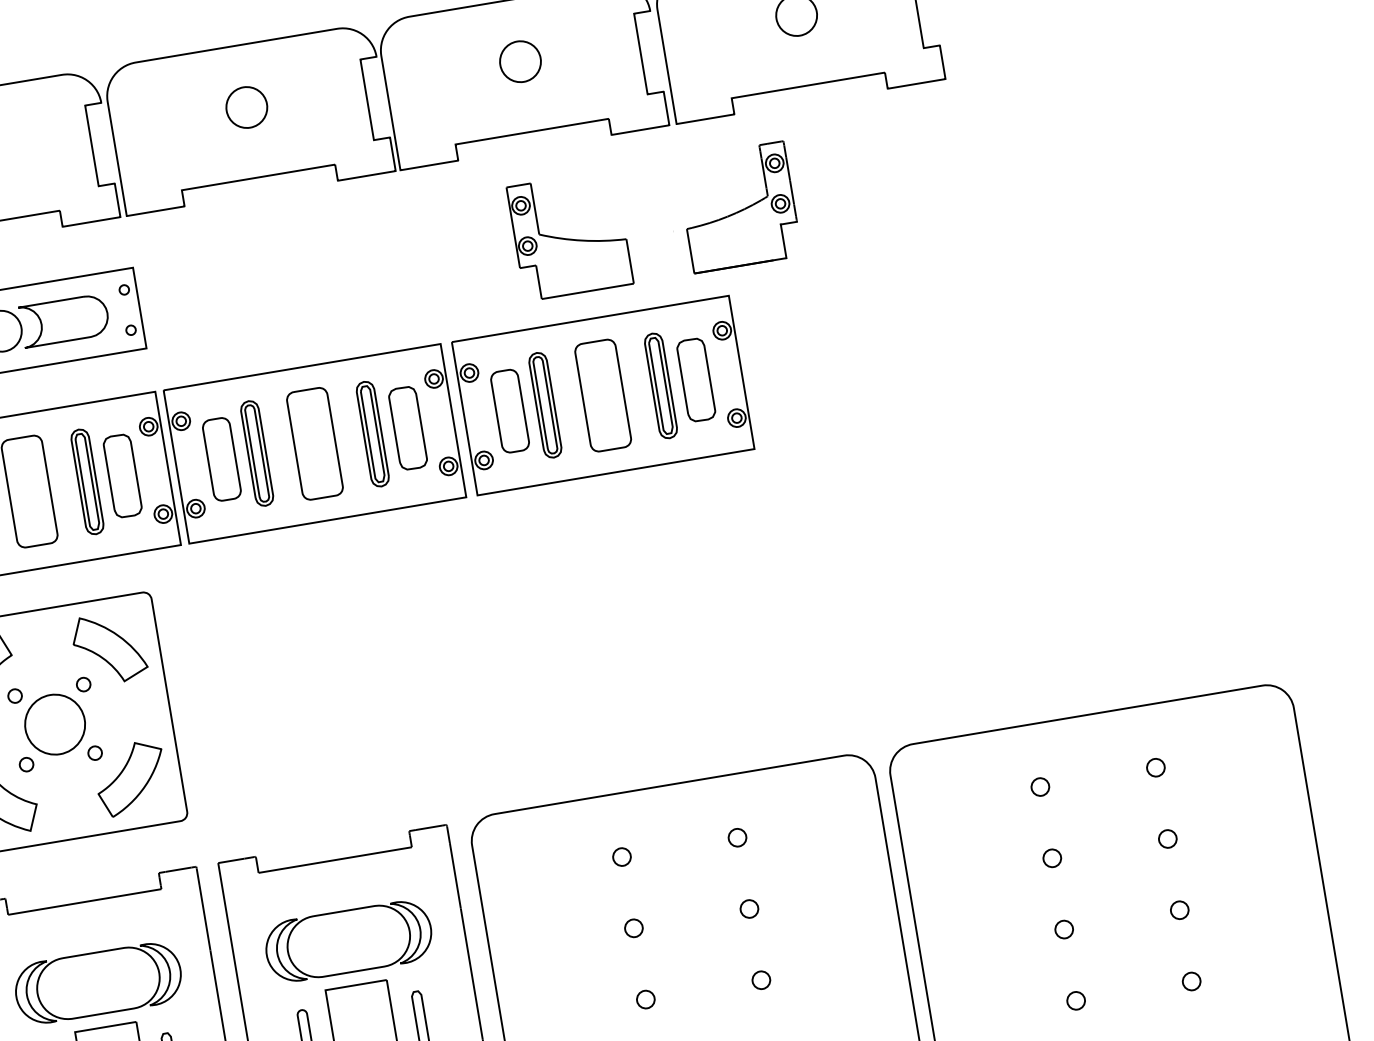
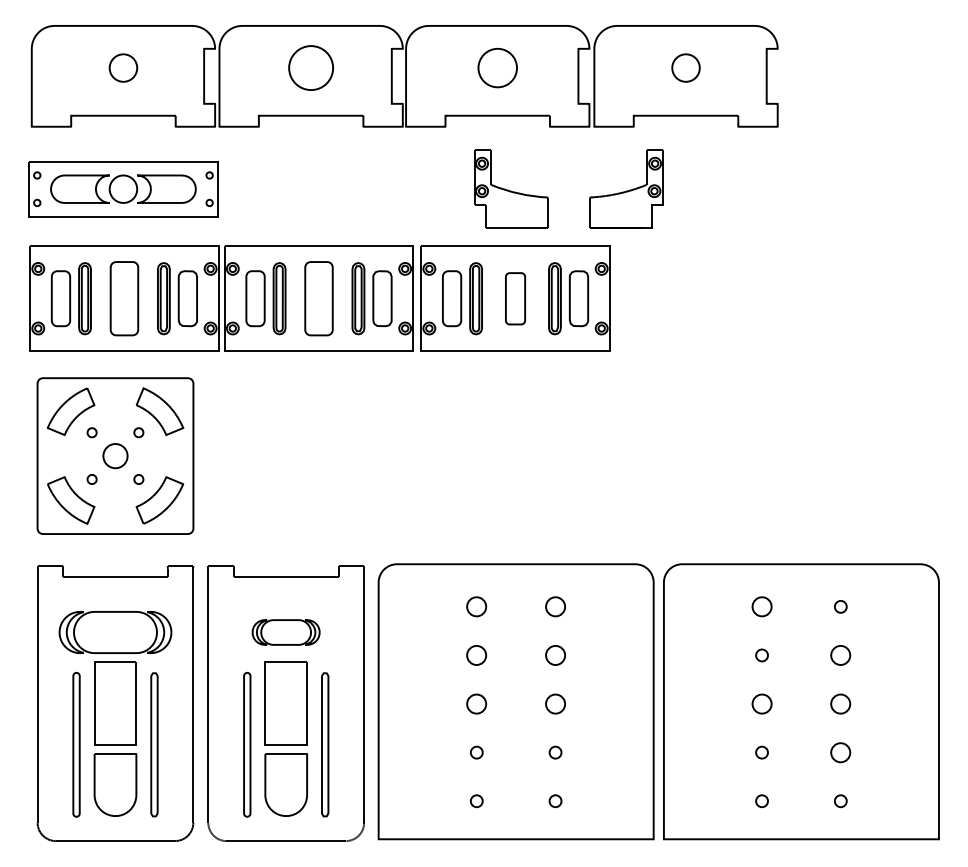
circle: (520, 60) -> (497, 67), size x1.4
circle: (245, 106) -> (310, 67), size x1.6
part: (603, 395) -> (515, 298), size x0.7
circle: (54, 723) -> (115, 455), size x0.6
circle: (1039, 786) -> (761, 606), size x1.6
circle: (737, 837) -> (555, 606), size x1.6
circle: (1167, 839) -> (840, 655), size x1.6
circle: (621, 856) -> (476, 606), size x1.6
circle: (749, 909) -> (555, 655), size x1.6
circle: (1179, 909) -> (840, 703), size x1.6
circle: (633, 928) -> (476, 655), size x1.6
circle: (1063, 928) -> (761, 703), size x1.6
part: (347, 941) -> (285, 632), size x0.6
circle: (761, 979) -> (555, 703), size x1.6
circle: (1191, 981) -> (840, 752), size x1.6
circle: (645, 998) -> (476, 703), size x1.6

